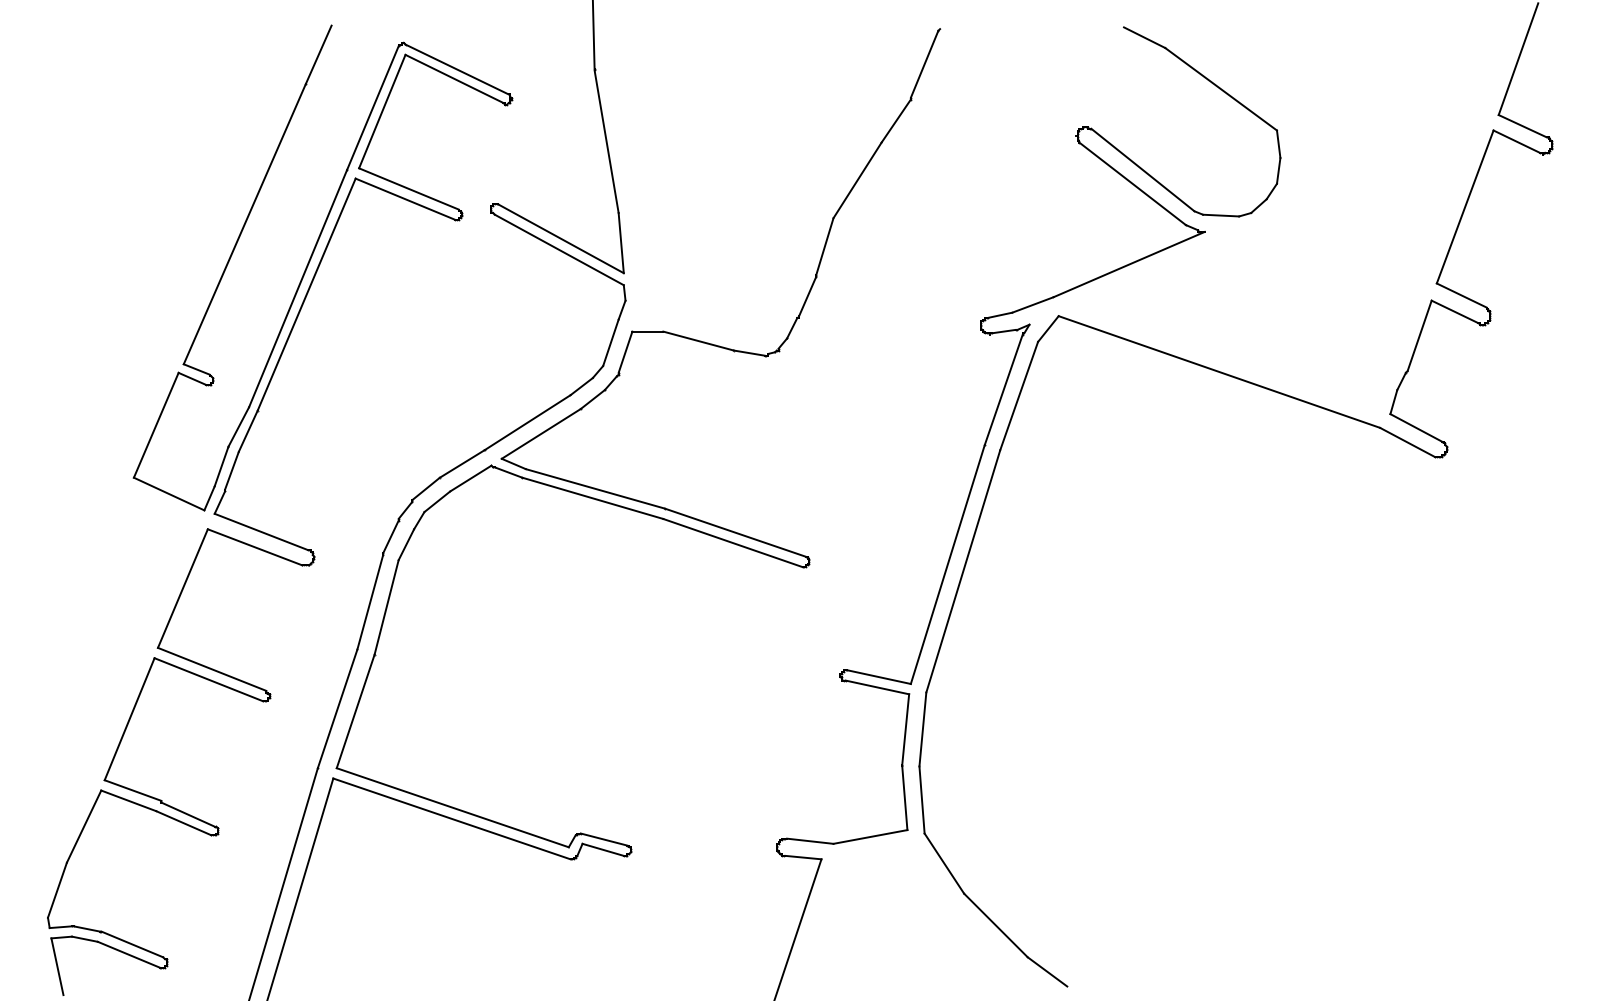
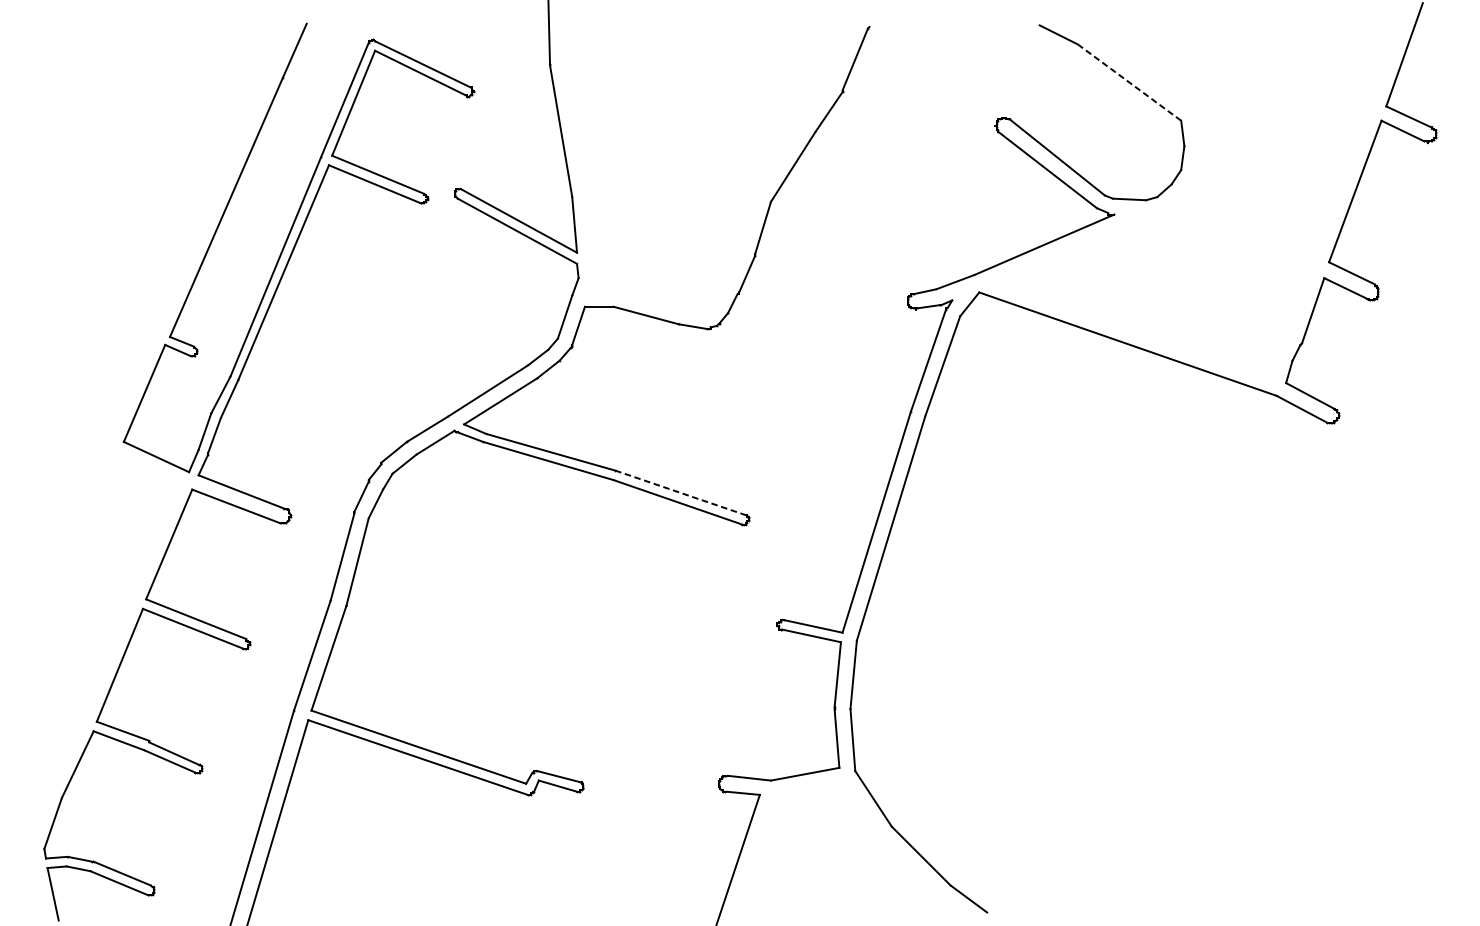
line: (1220, 88) -> (1128, 81), solid -> dashed
line: (736, 532) -> (681, 492), solid -> dashed

